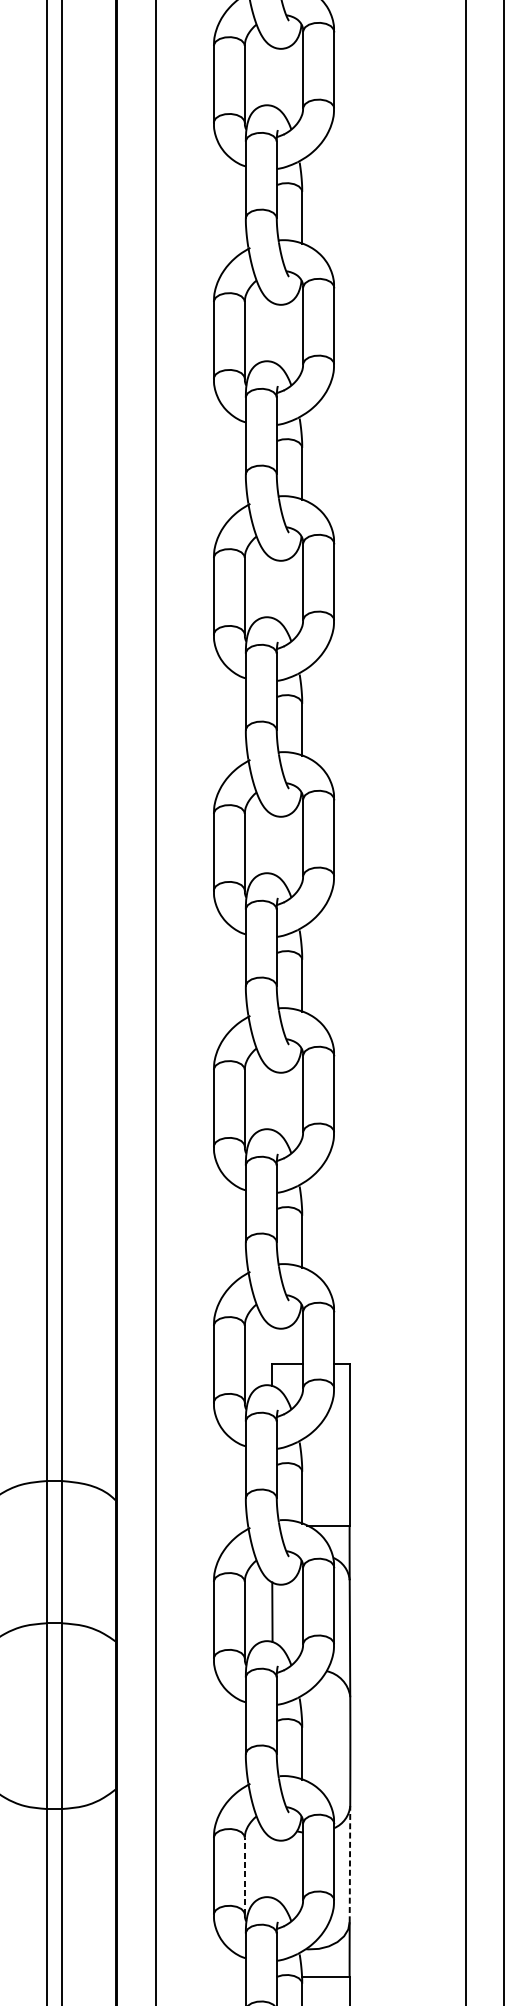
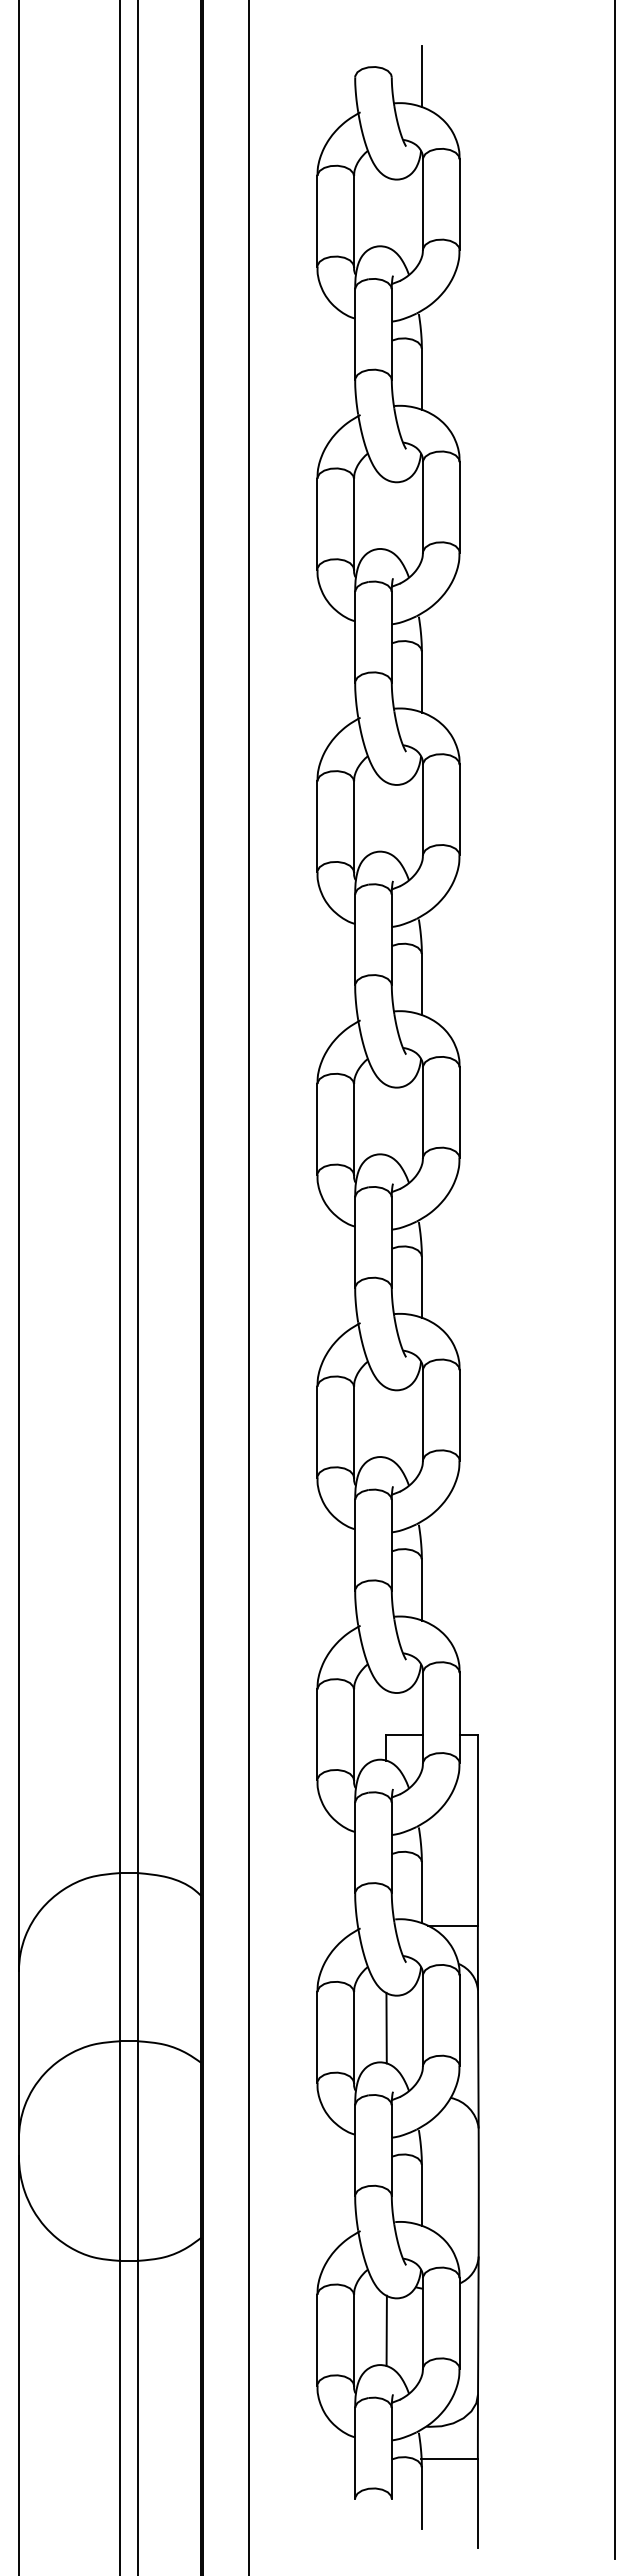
line: (350, 1864) -> (478, 2326), dashed -> solid
line: (272, 1867) -> (386, 2330), added
line: (244, 1875) -> (353, 2339), dashed -> solid

